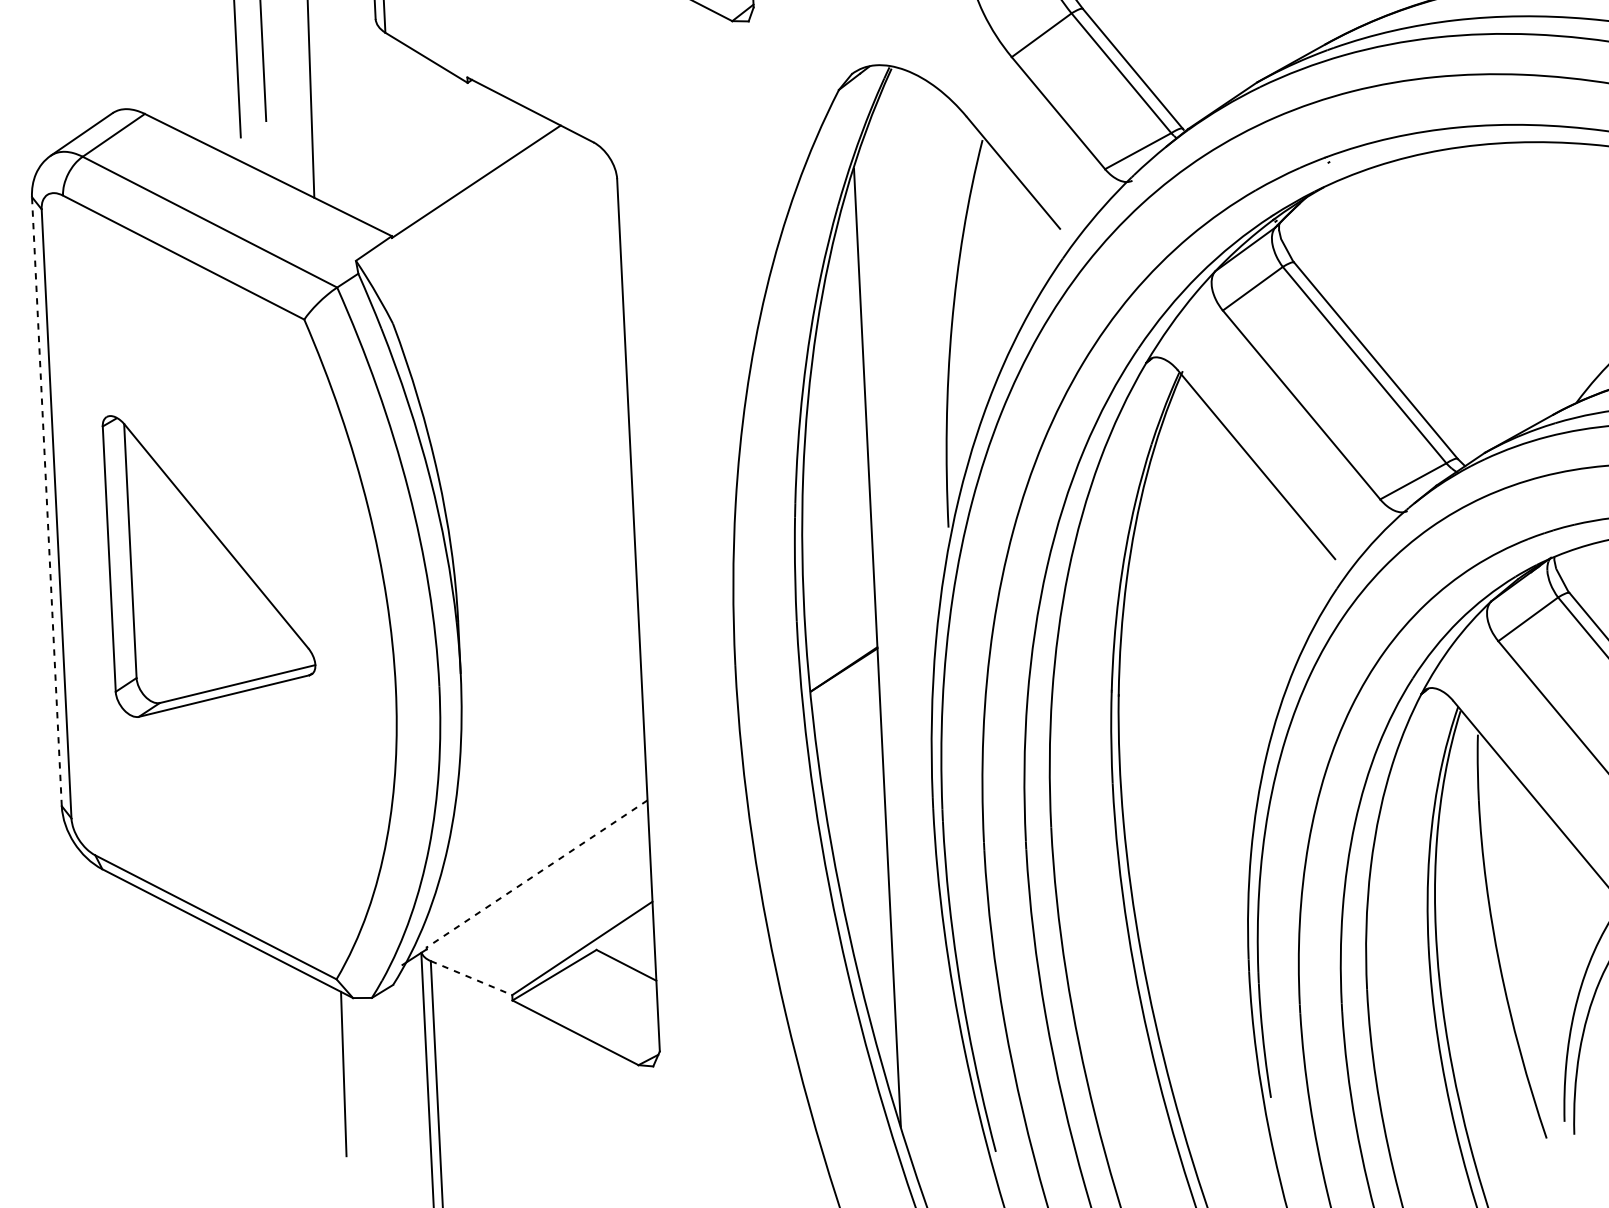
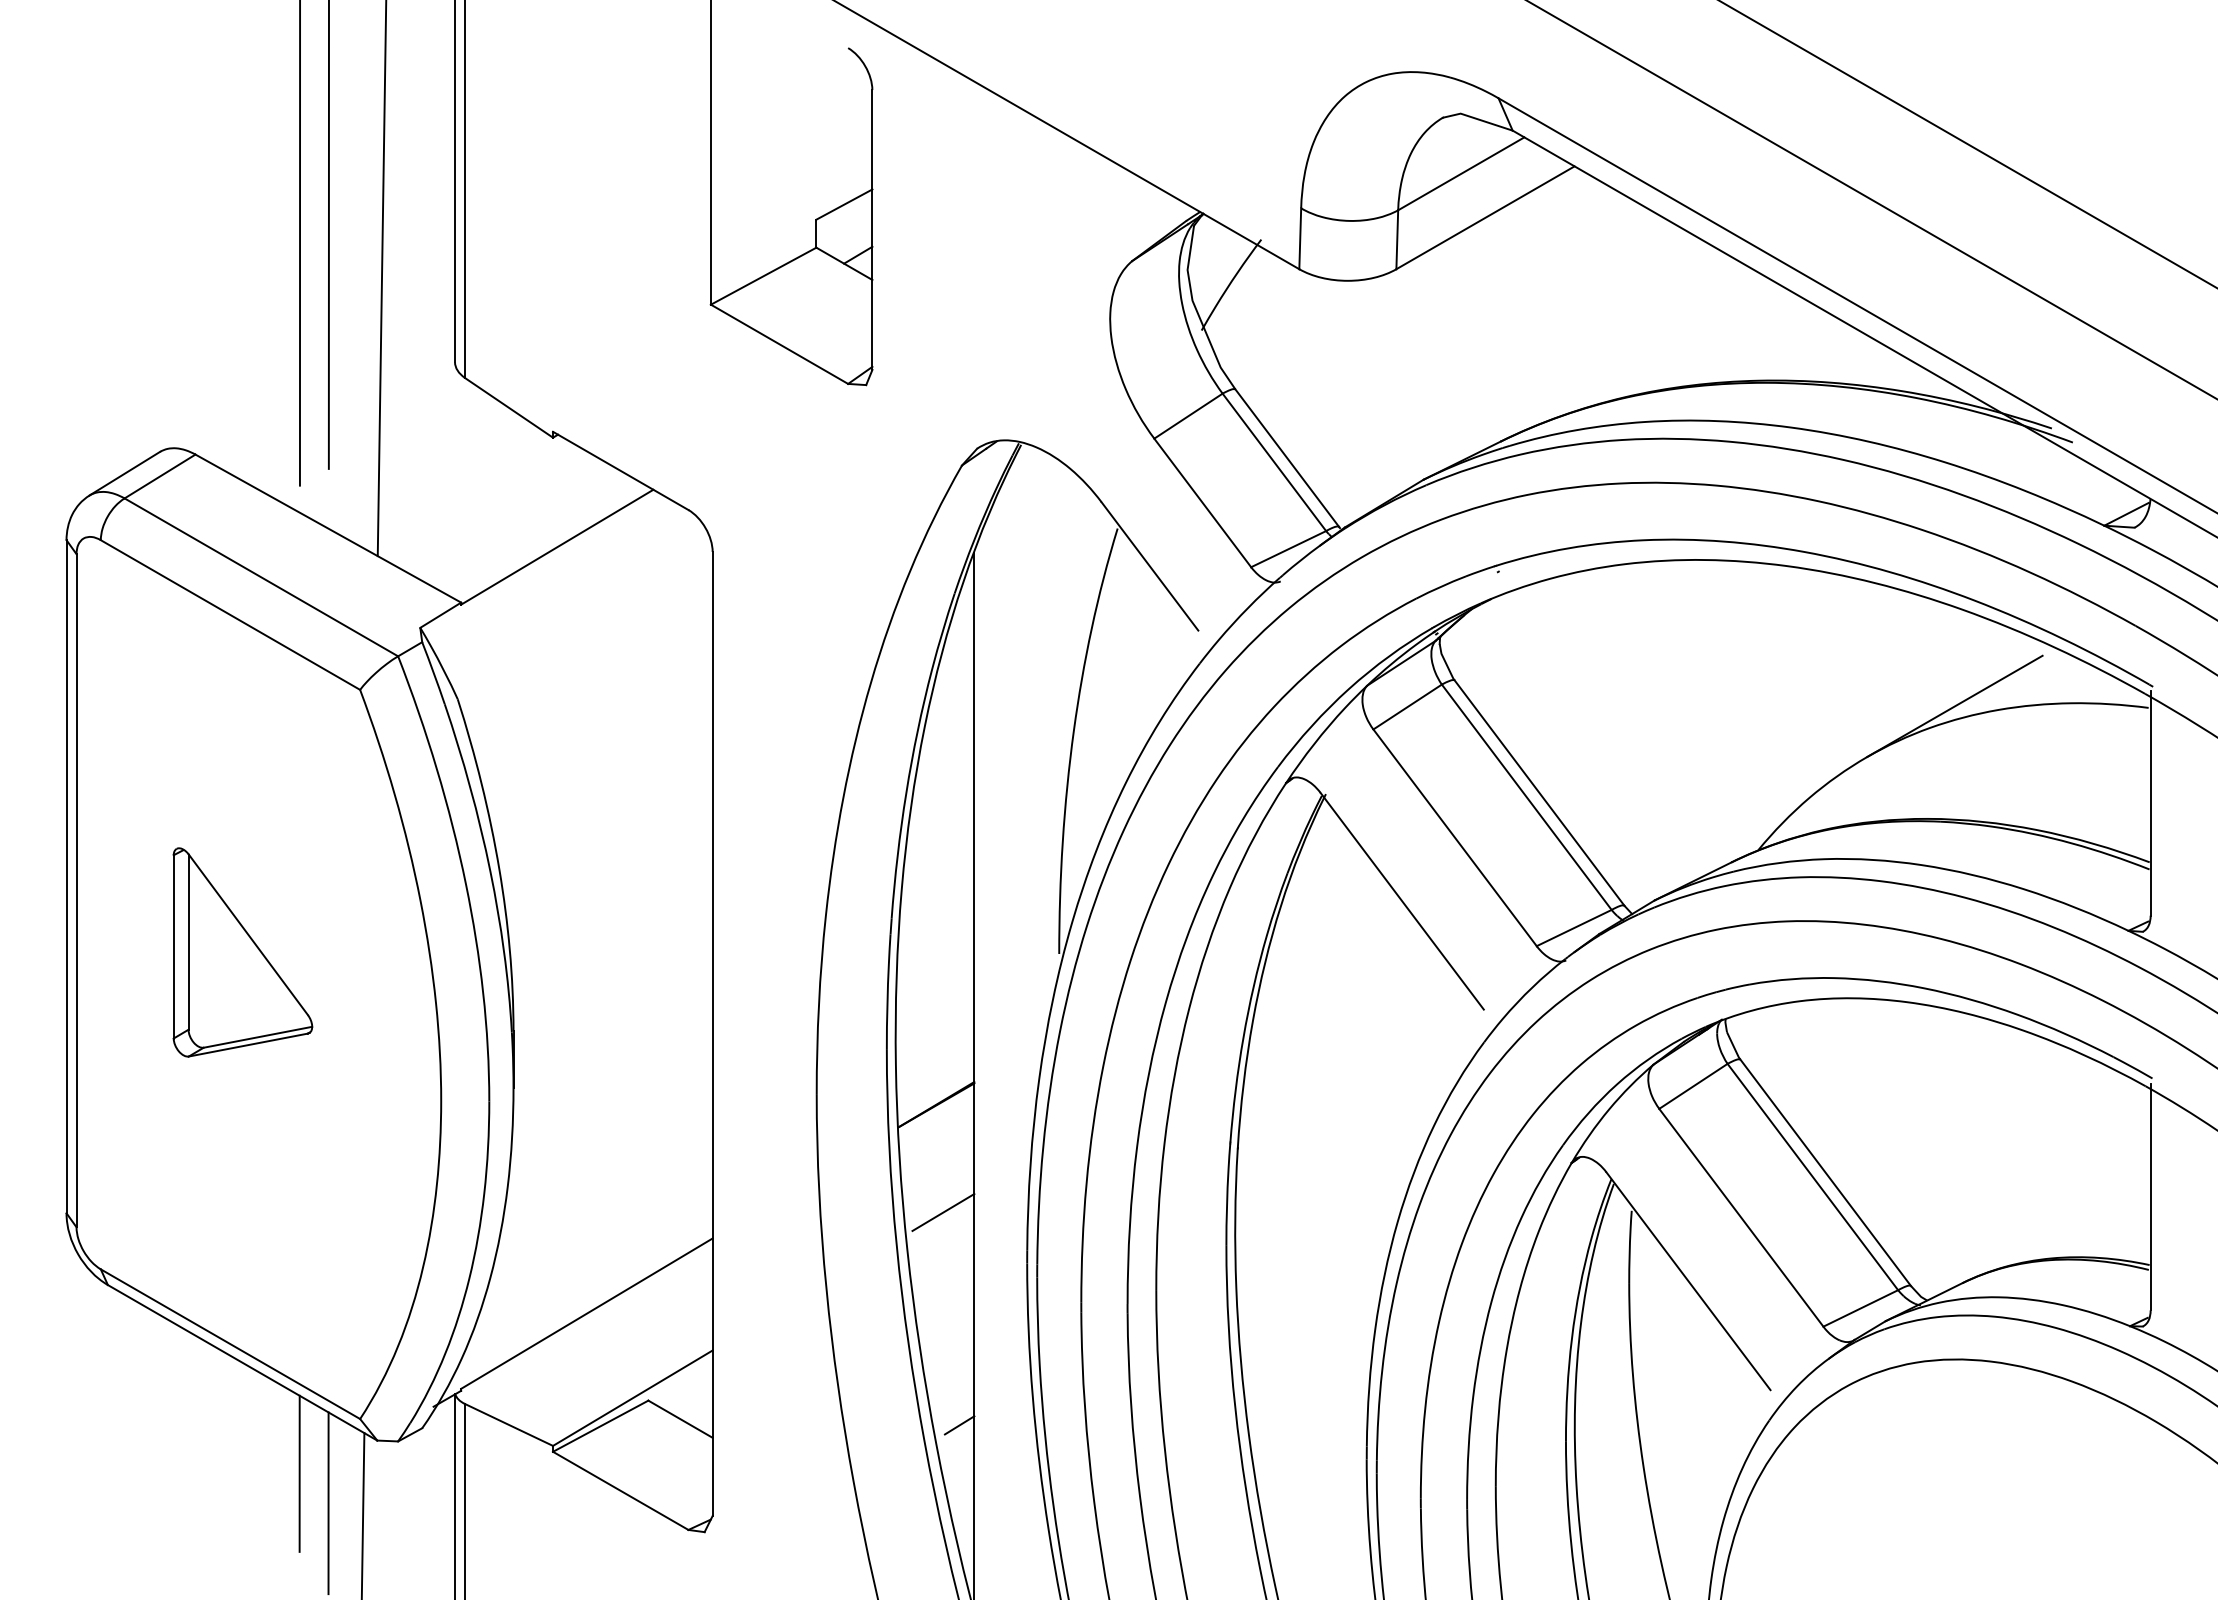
line: (46, 501) -> (66, 876), dashed -> solid
part: (209, 562) -> (242, 952), size x0.62
line: (855, 766) -> (943, 1212), added
line: (536, 873) -> (586, 1313), dashed -> solid
line: (879, 958) -> (959, 1425), added
line: (471, 977) -> (509, 1424), dashed -> solid
line: (284, 1031) -> (299, 1473), added
line: (311, 1057) -> (328, 1503), added

